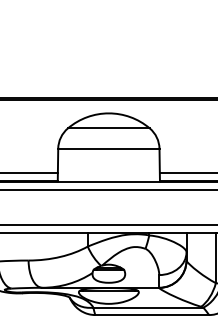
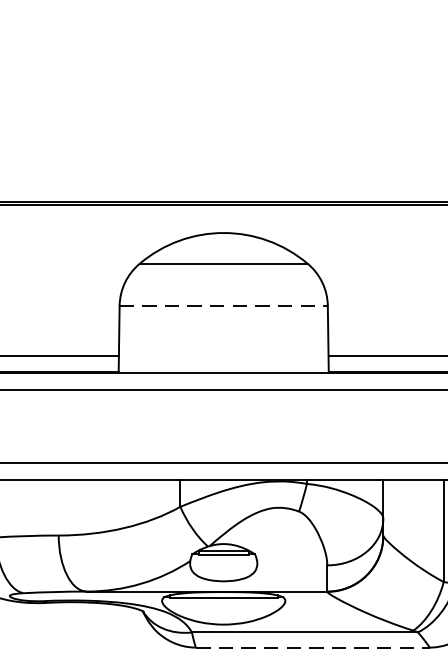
line: (108, 148) -> (222, 305), solid -> dashed
line: (152, 315) -> (313, 648), solid -> dashed

